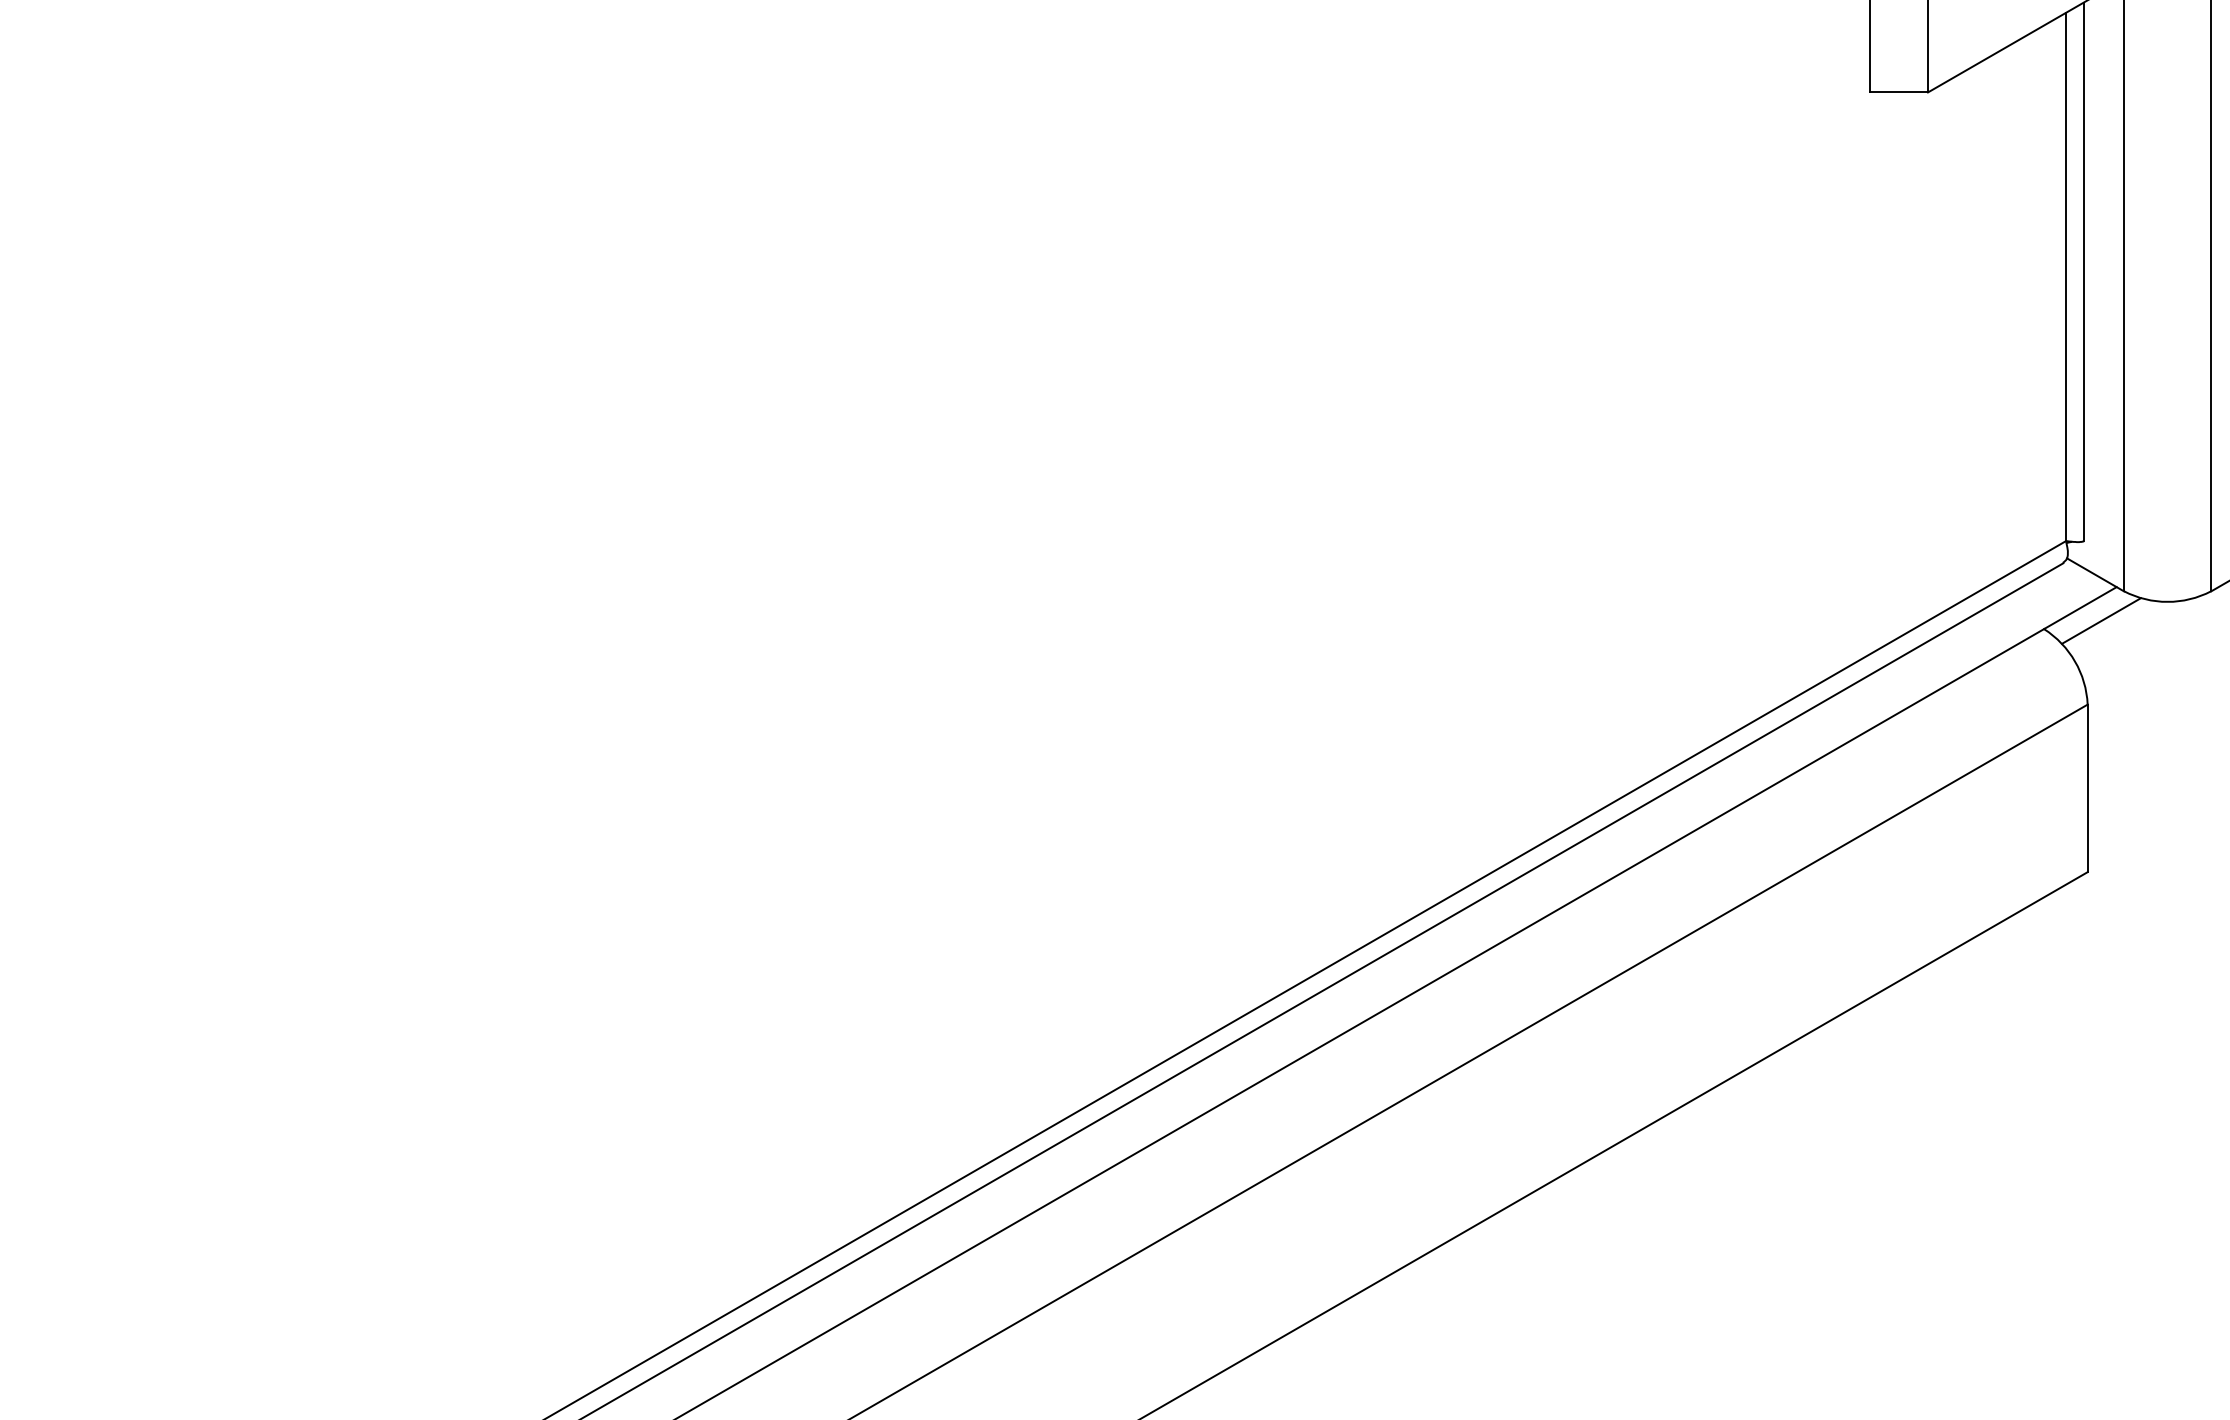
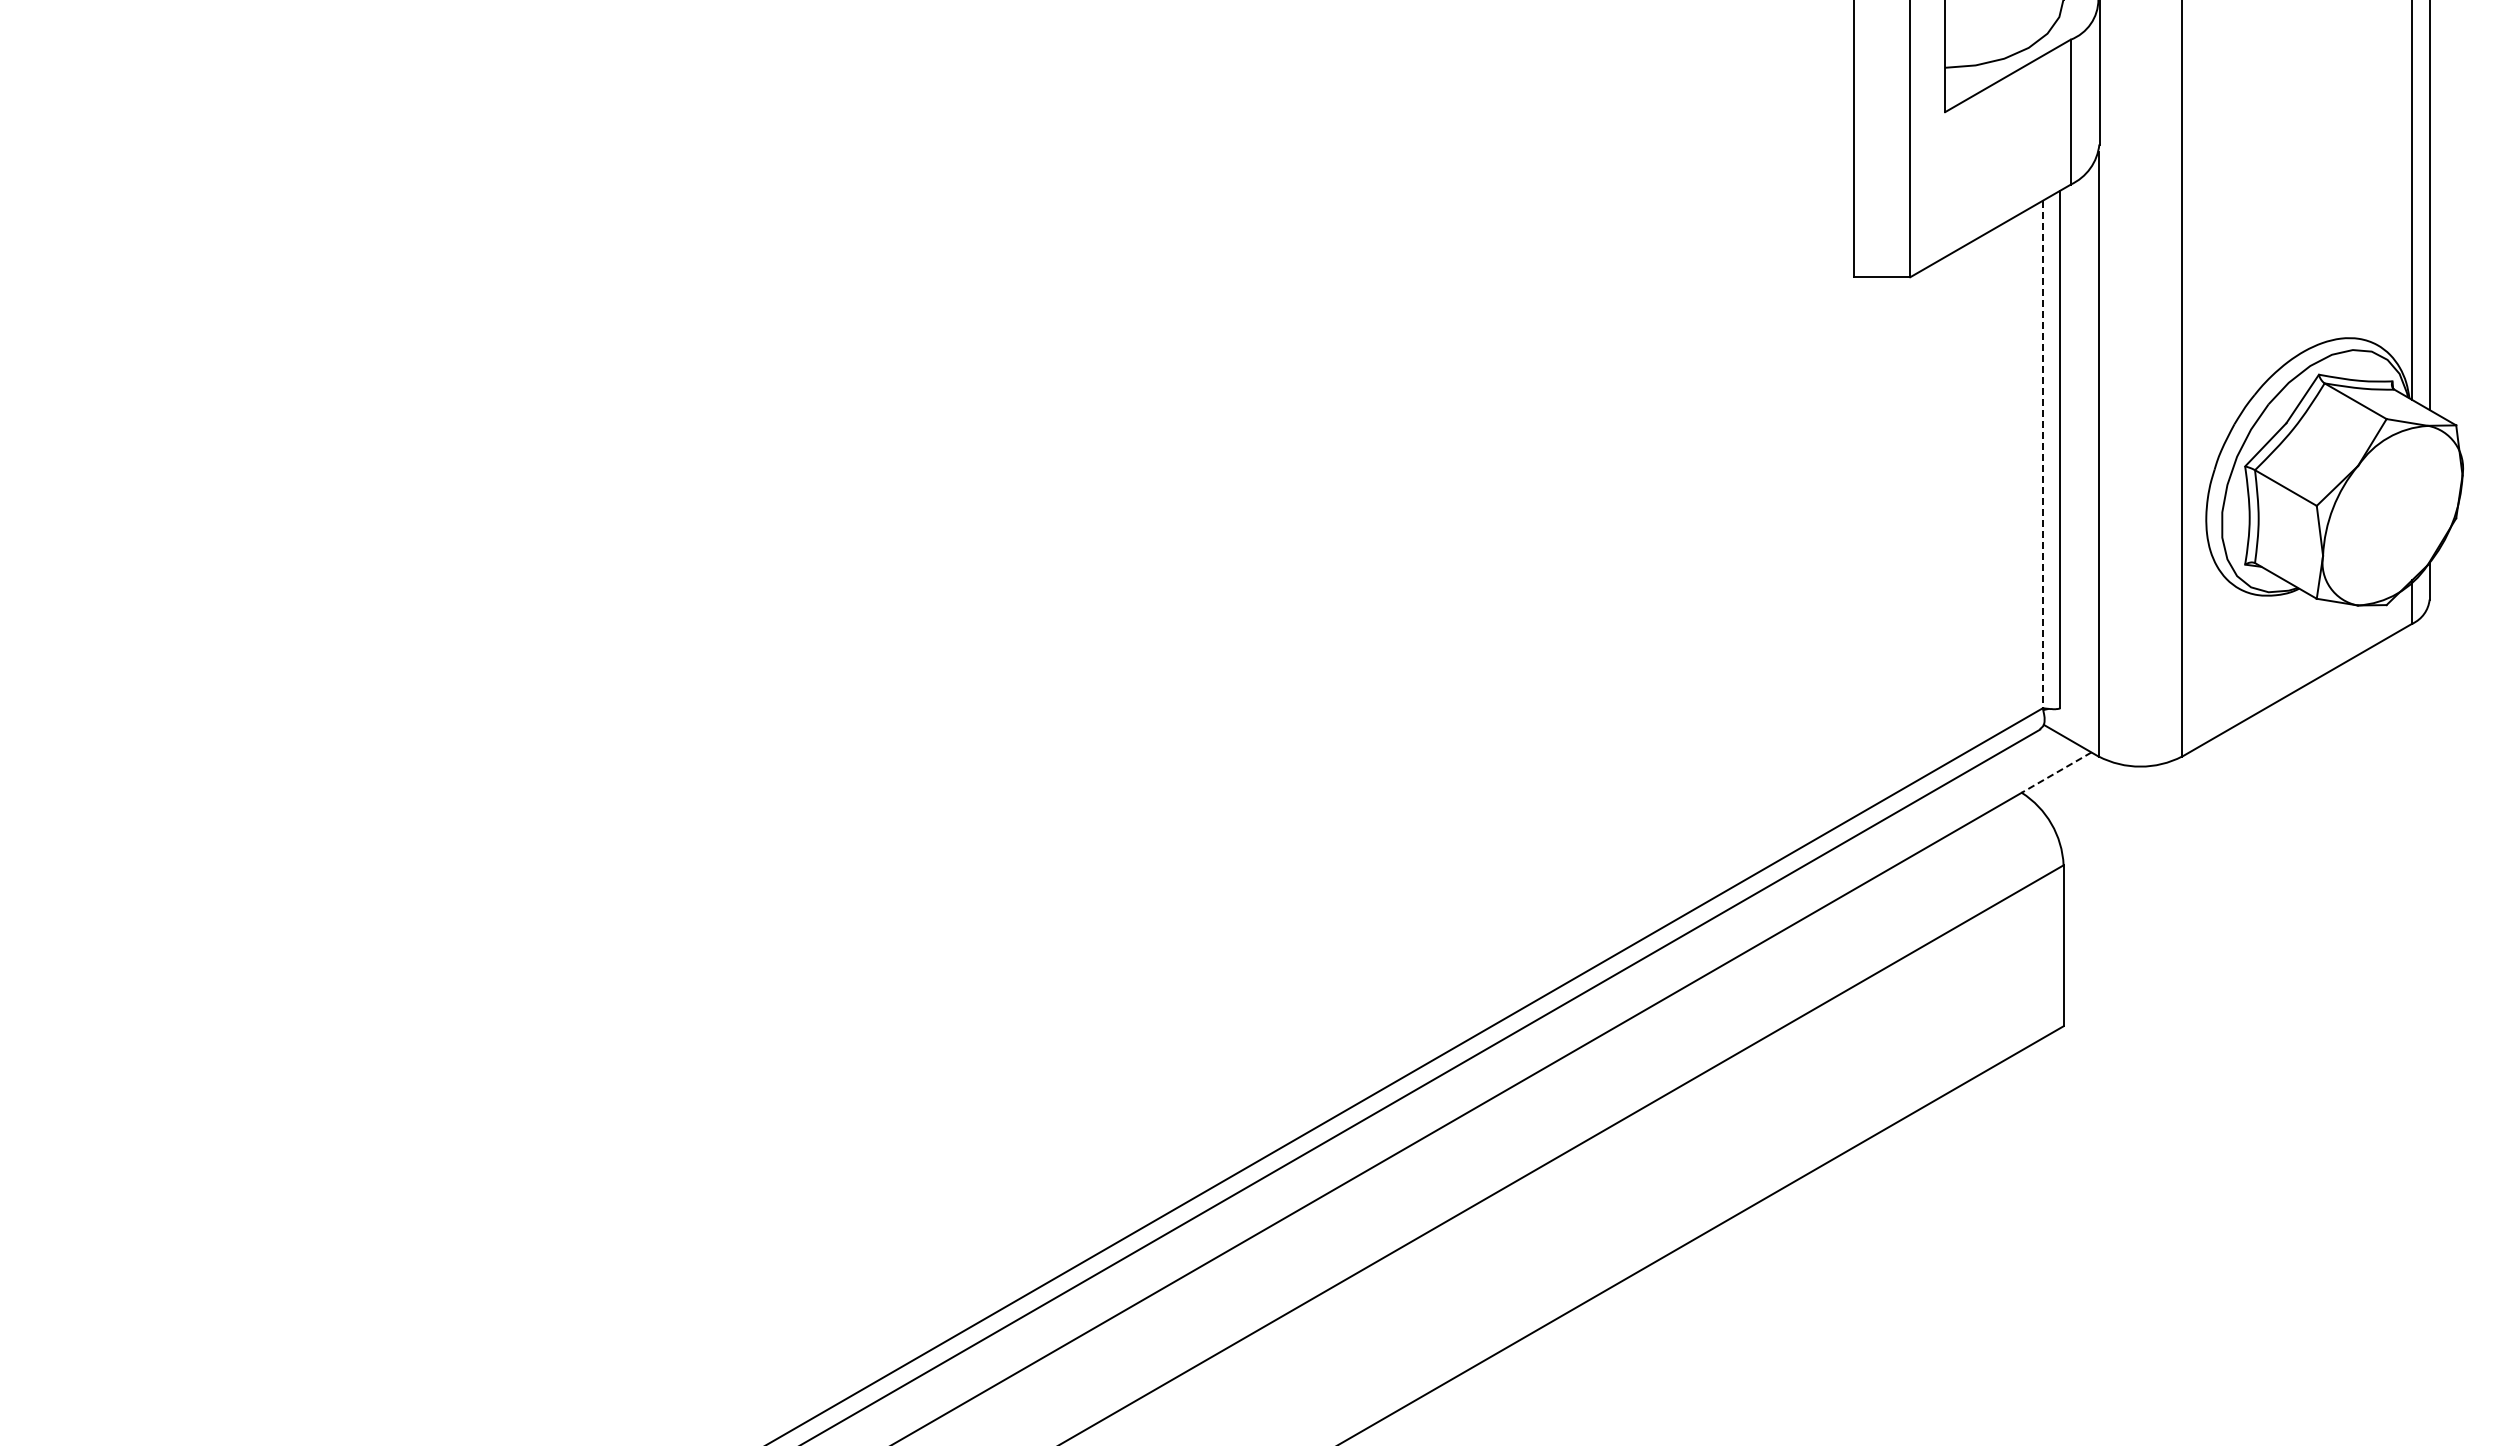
line: (2065, 276) -> (2042, 454), solid -> dashed
line: (2080, 607) -> (2056, 772), solid -> dashed
line: (2101, 620) -> (2076, 784), removed

